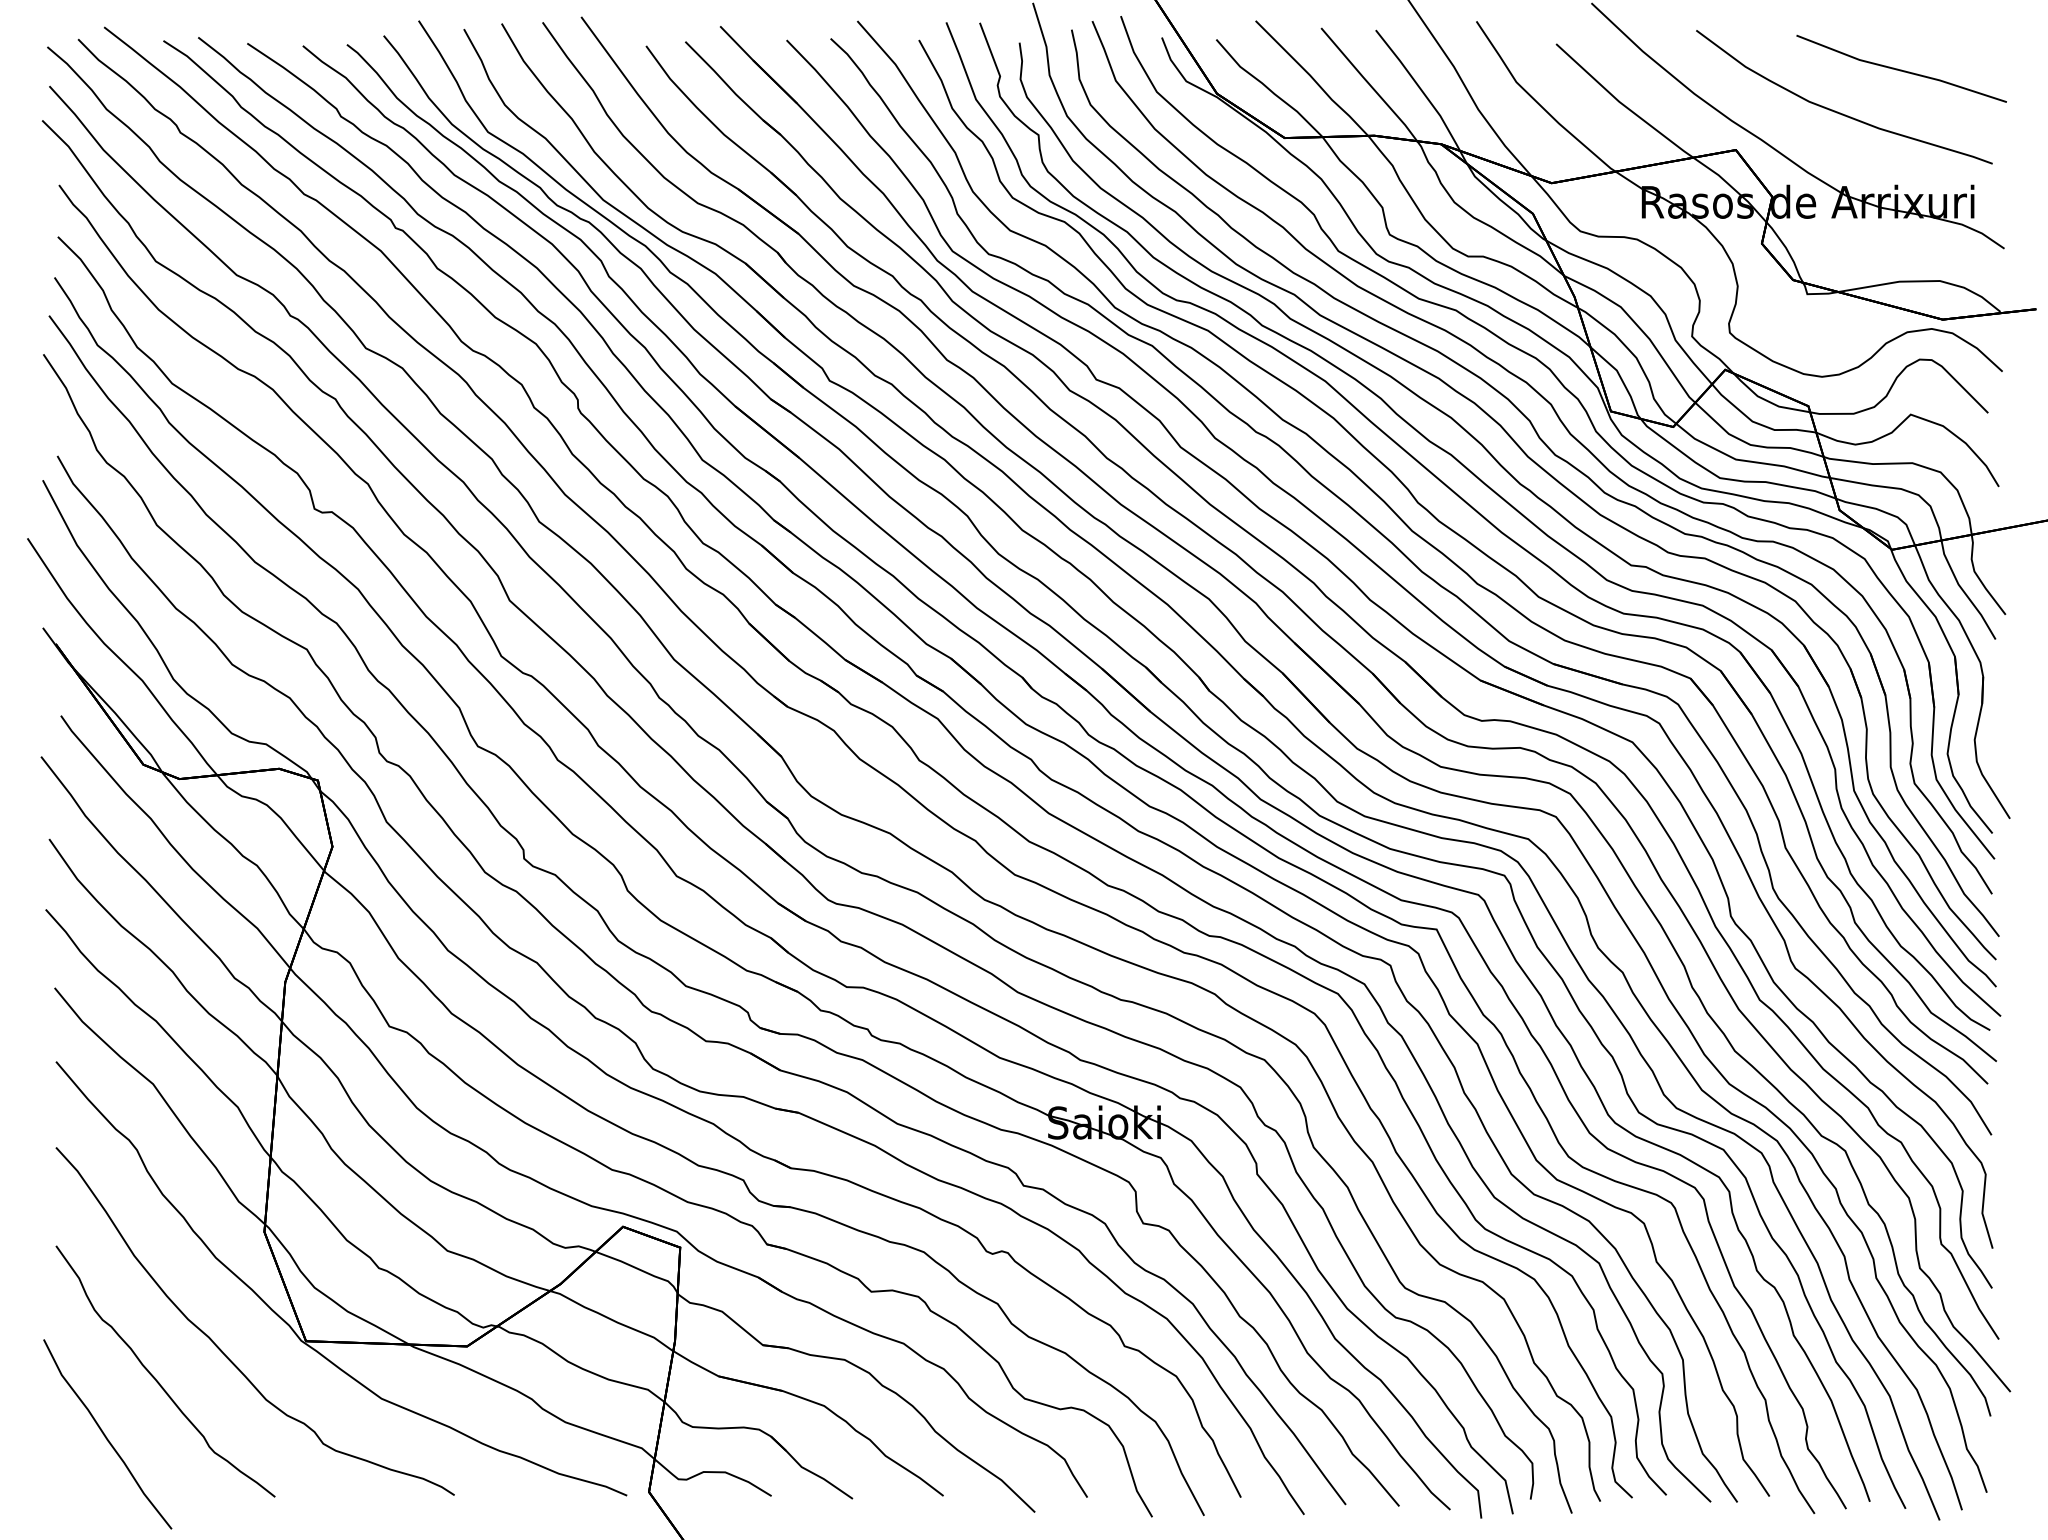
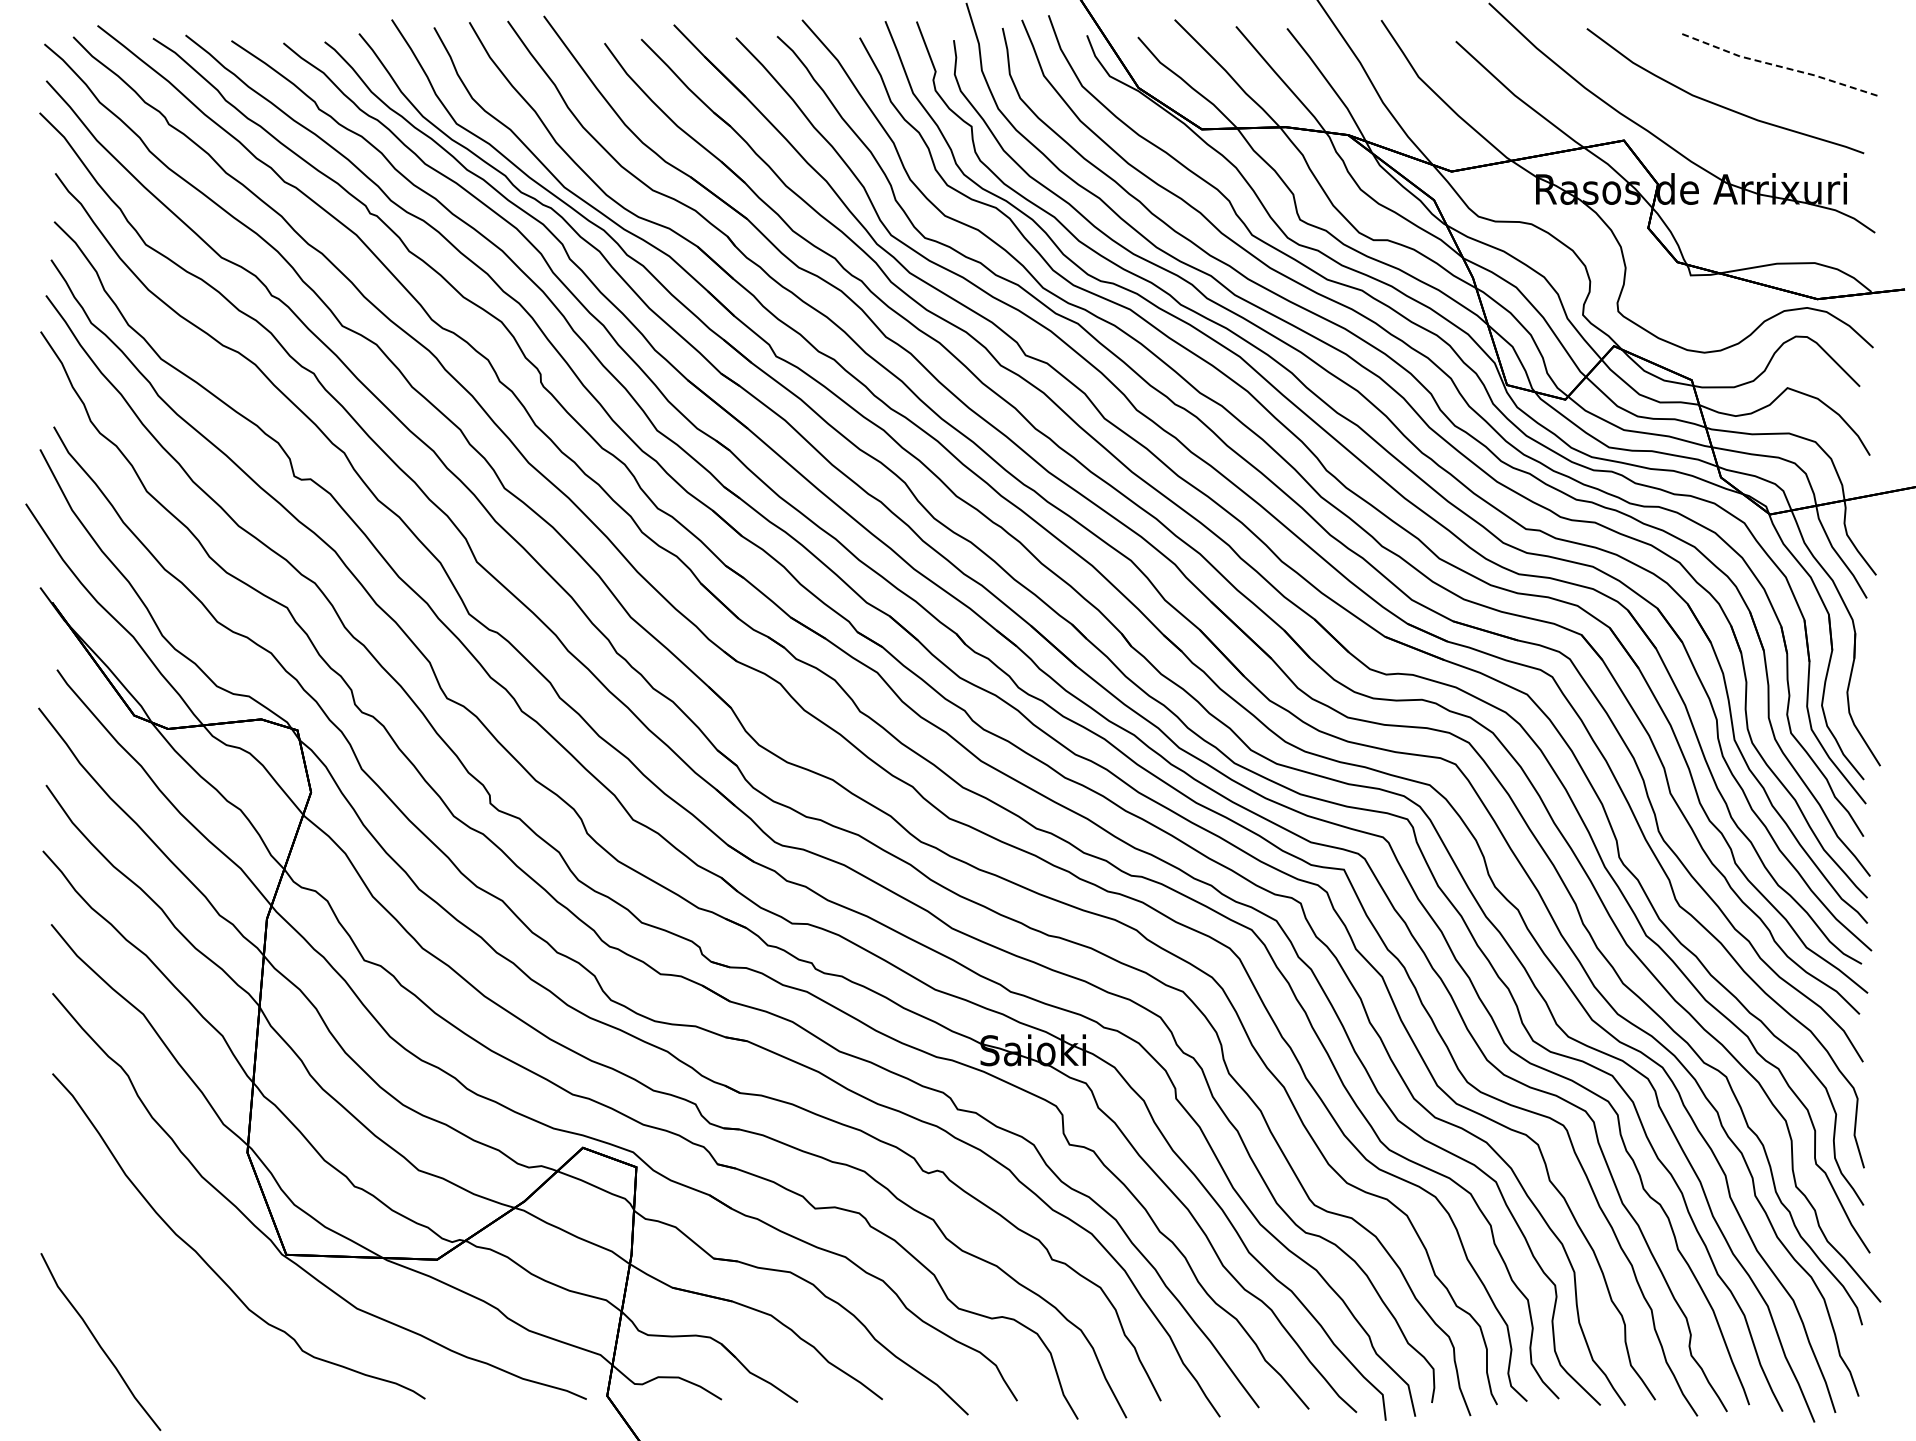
line: (1901, 70) -> (1778, 66), solid -> dashed
curve: (154, 1376) -> (144, 1287), removed

